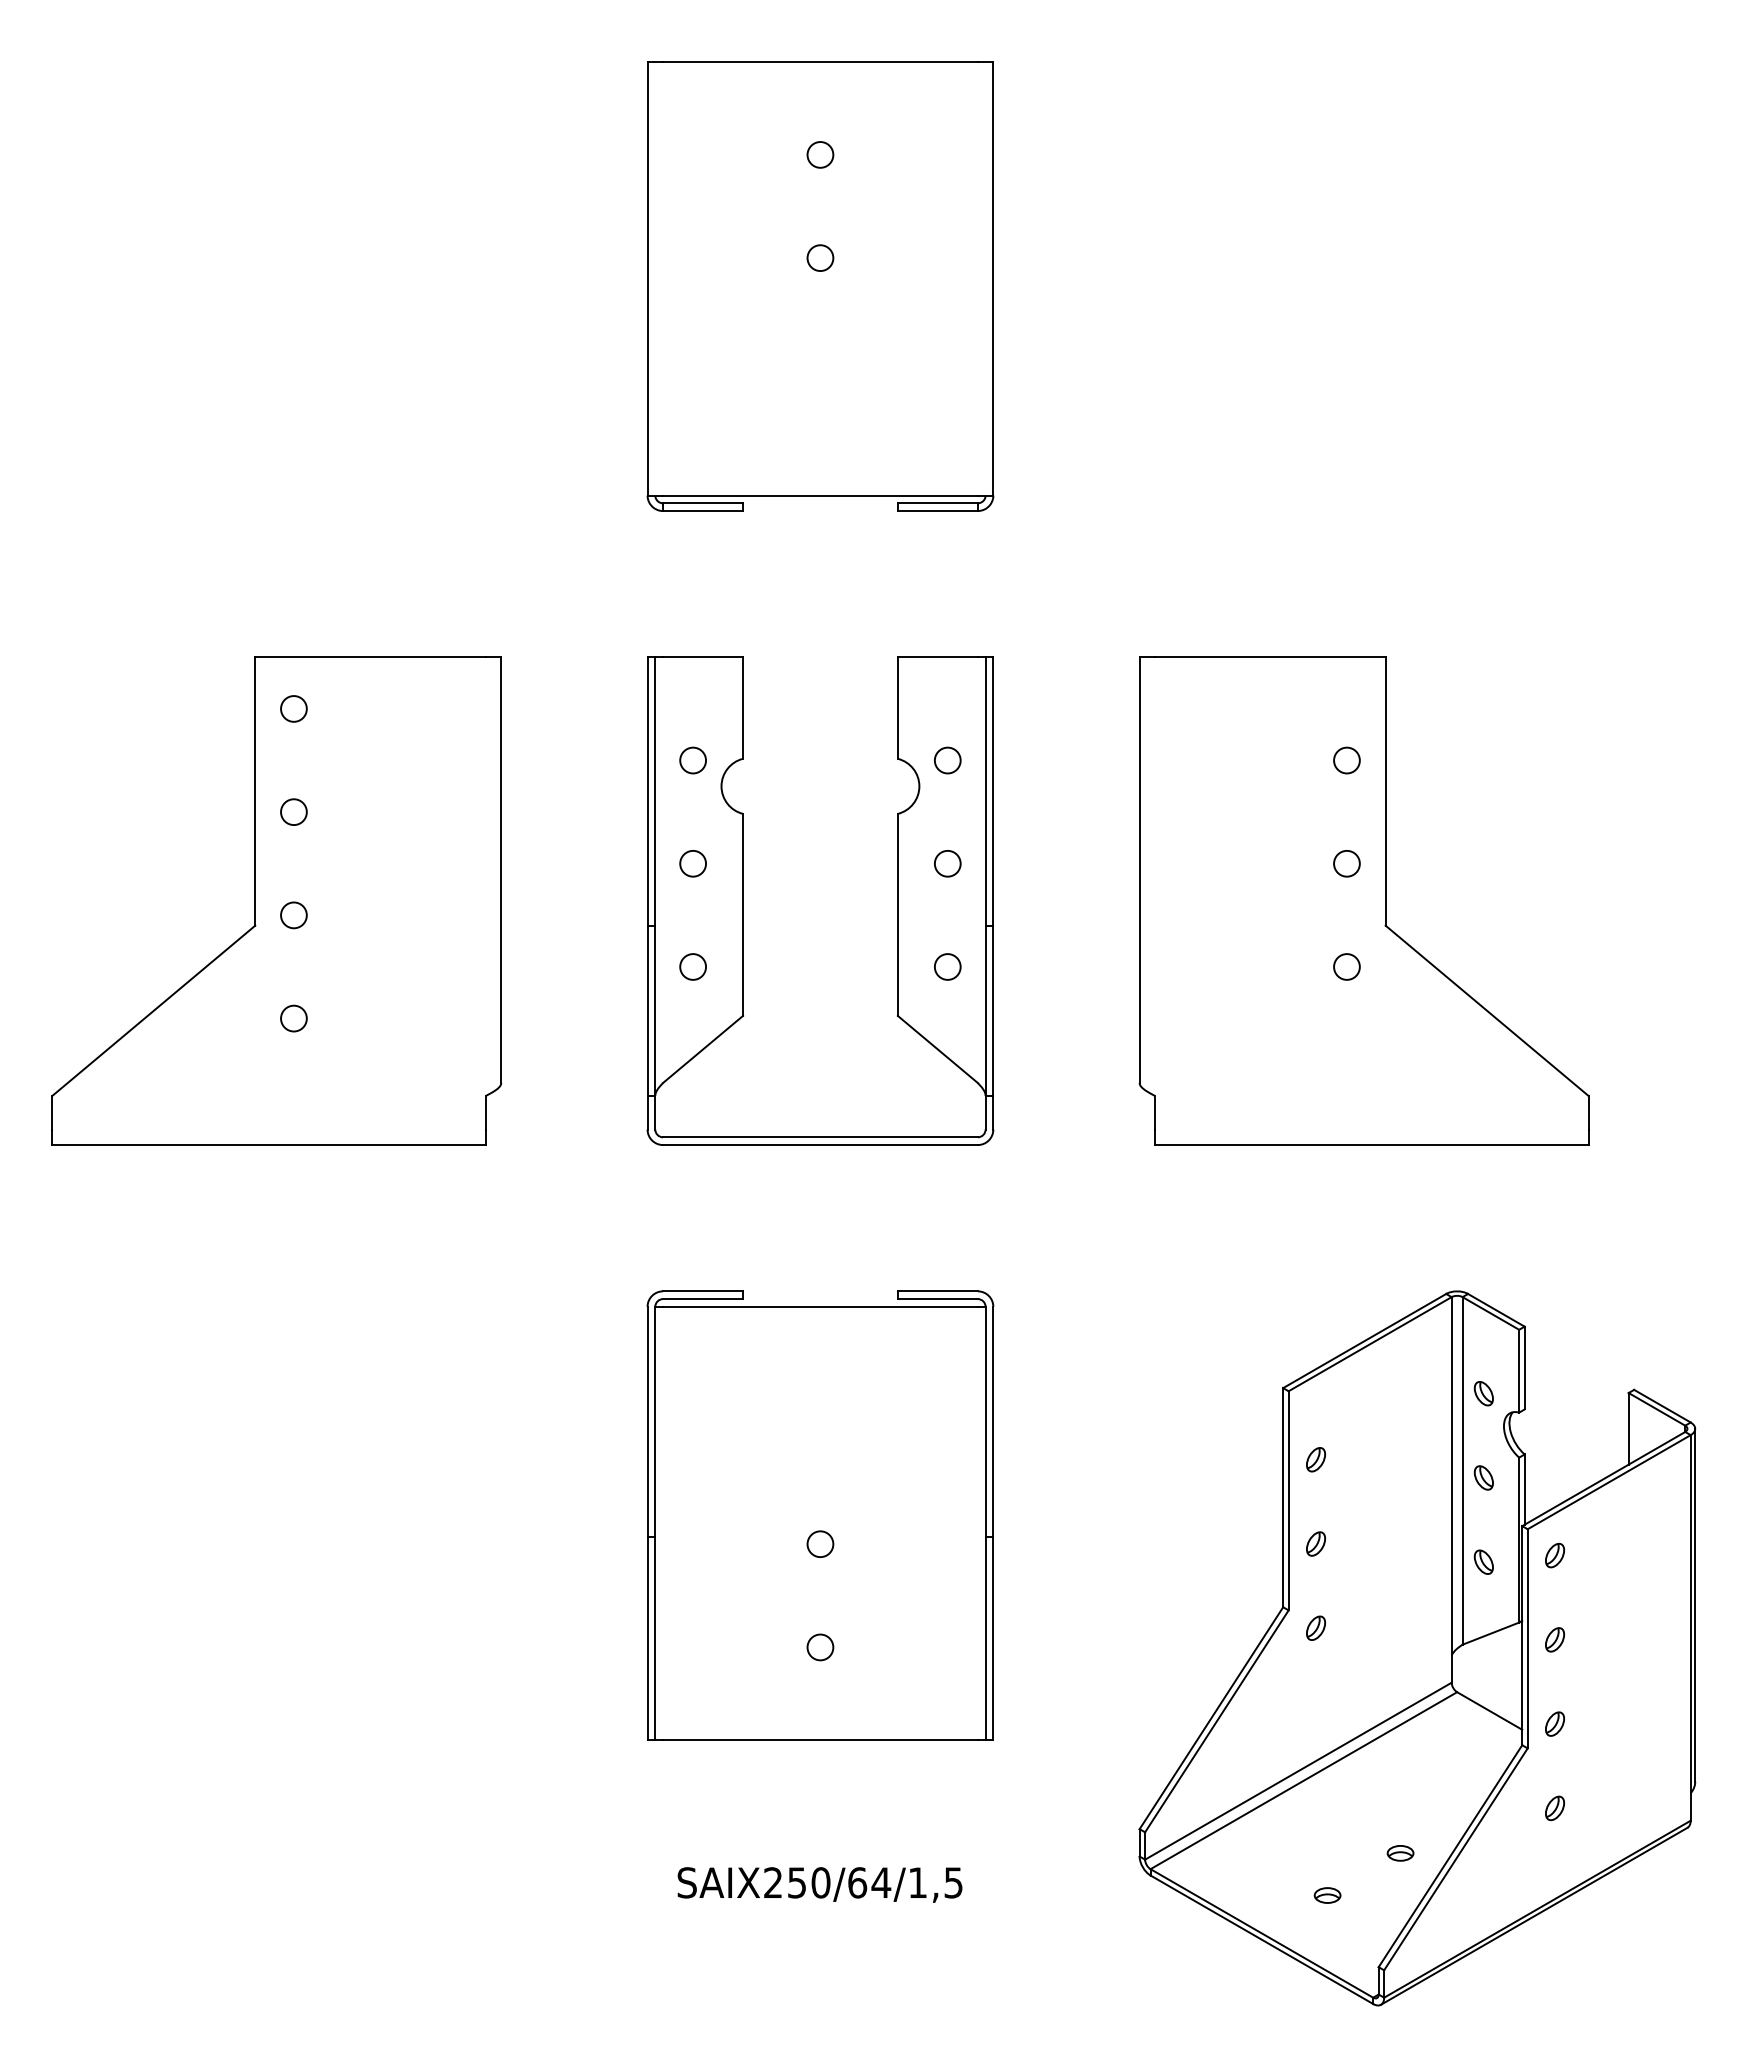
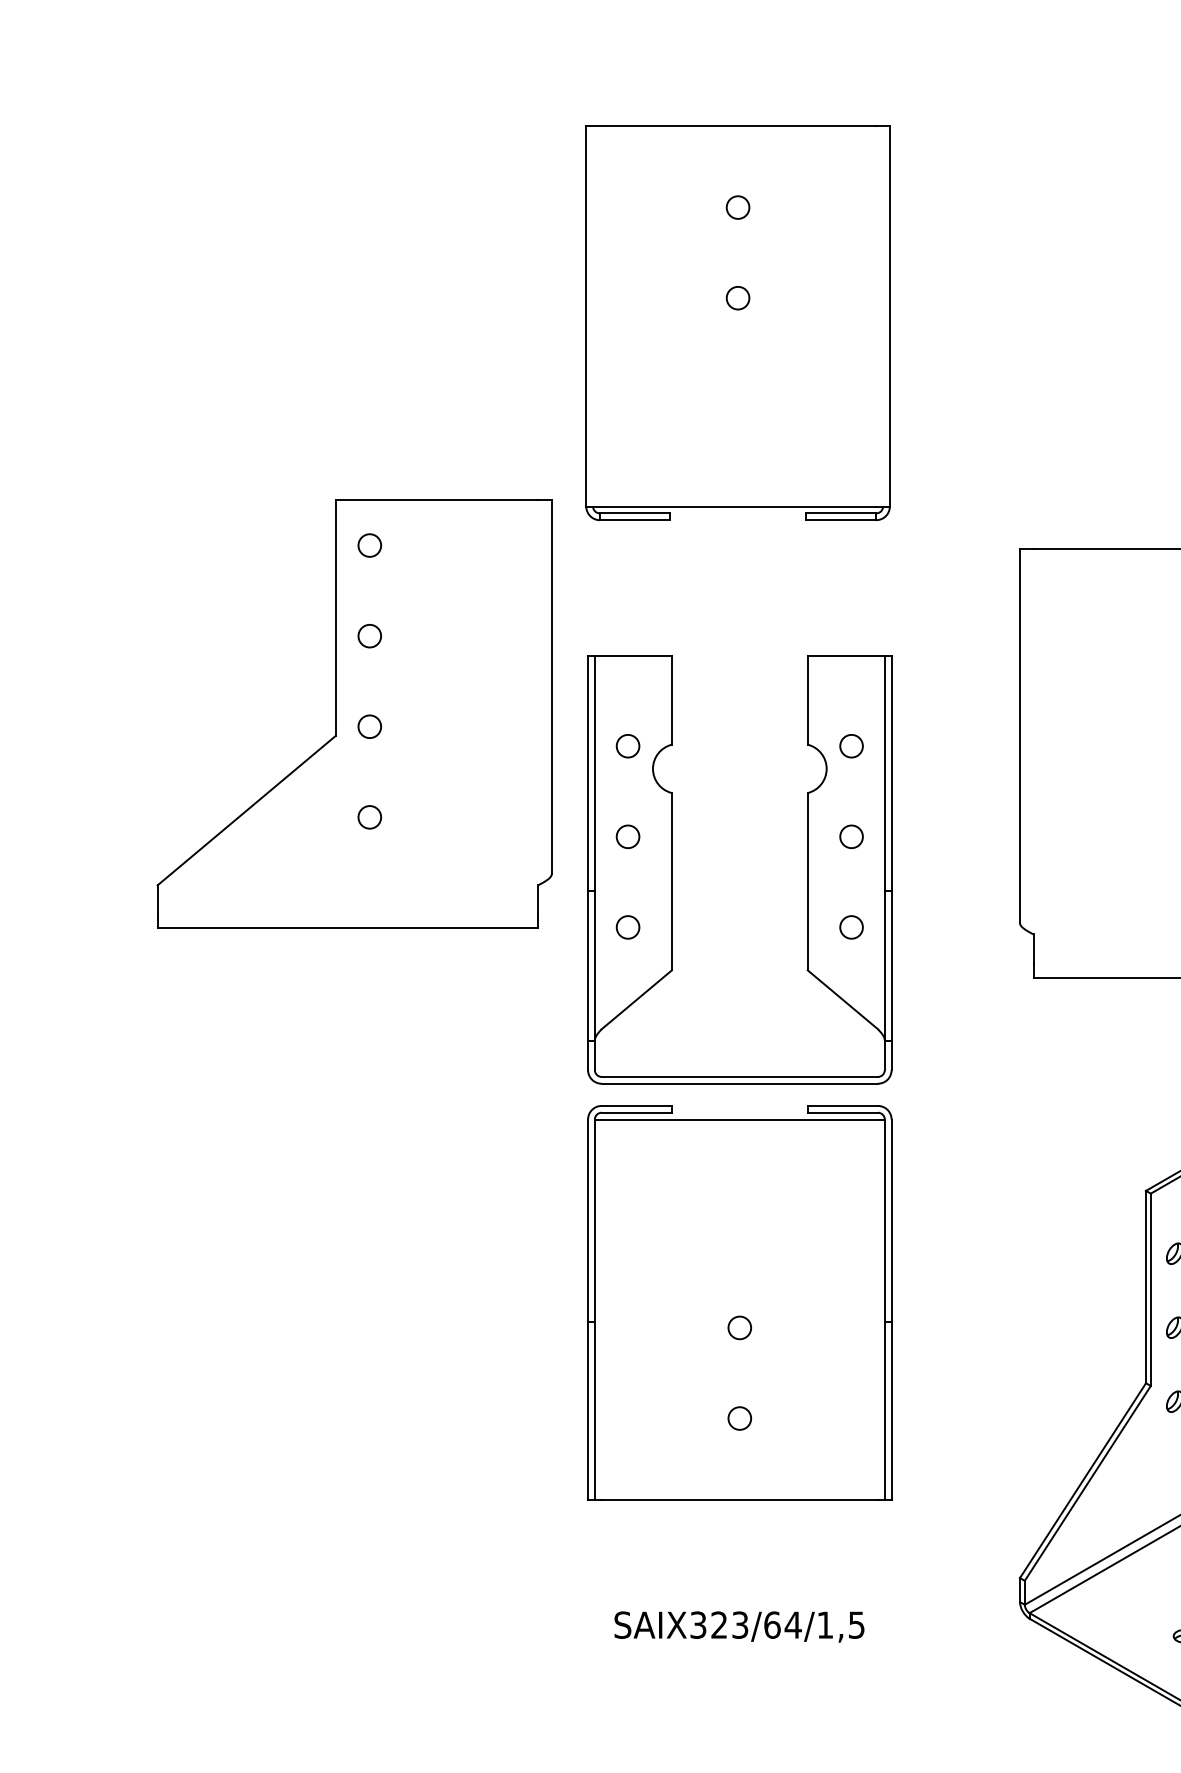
part: (820, 286) -> (738, 323), moved
part: (276, 900) -> (354, 713), moved
part: (743, 900) -> (672, 869), moved
text: (797, 1882) -> (719, 1624), SAIX250/64/1,5 -> SAIX323/64/1,5

